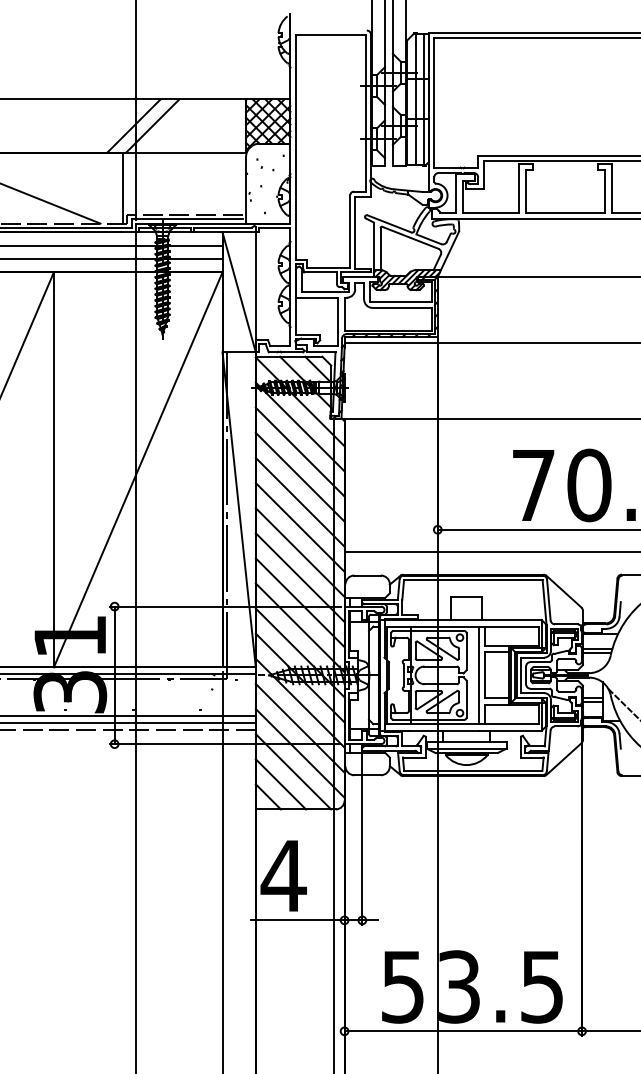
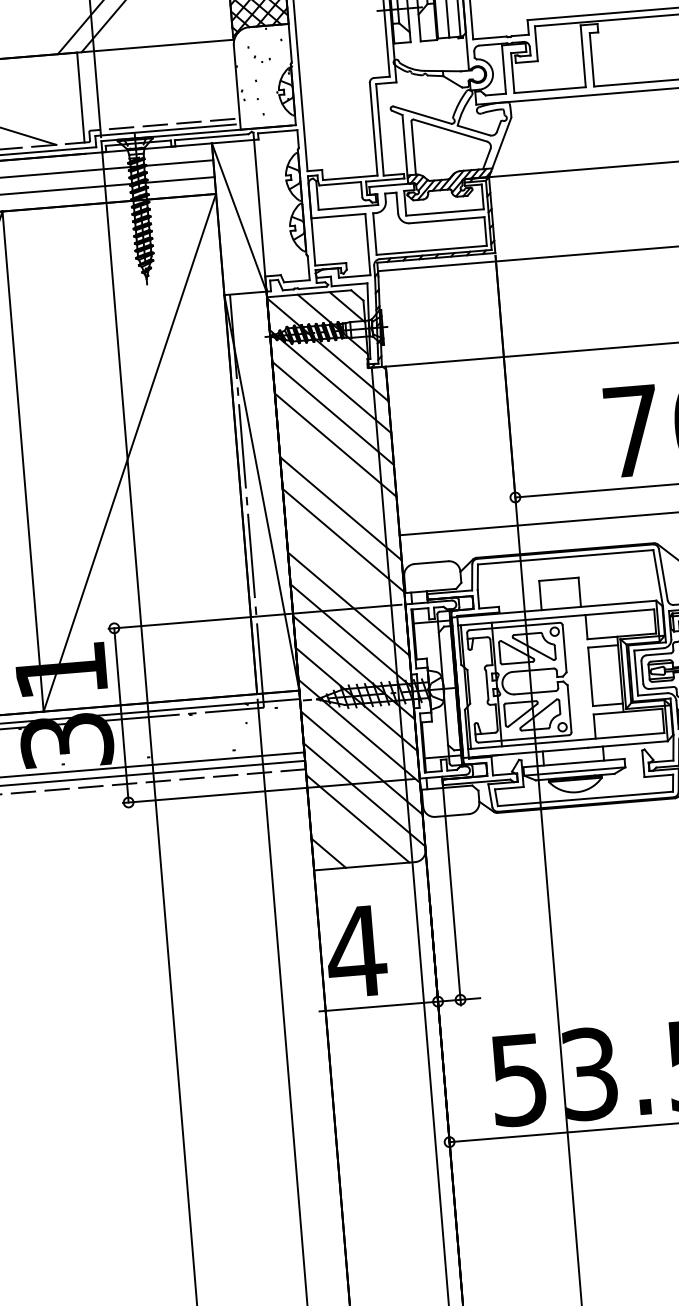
line: (299, 501) -> (337, 475), removed
line: (299, 577) -> (345, 572), removed
line: (478, 675) -> (582, 677), removed
line: (280, 784) -> (342, 836), removed

